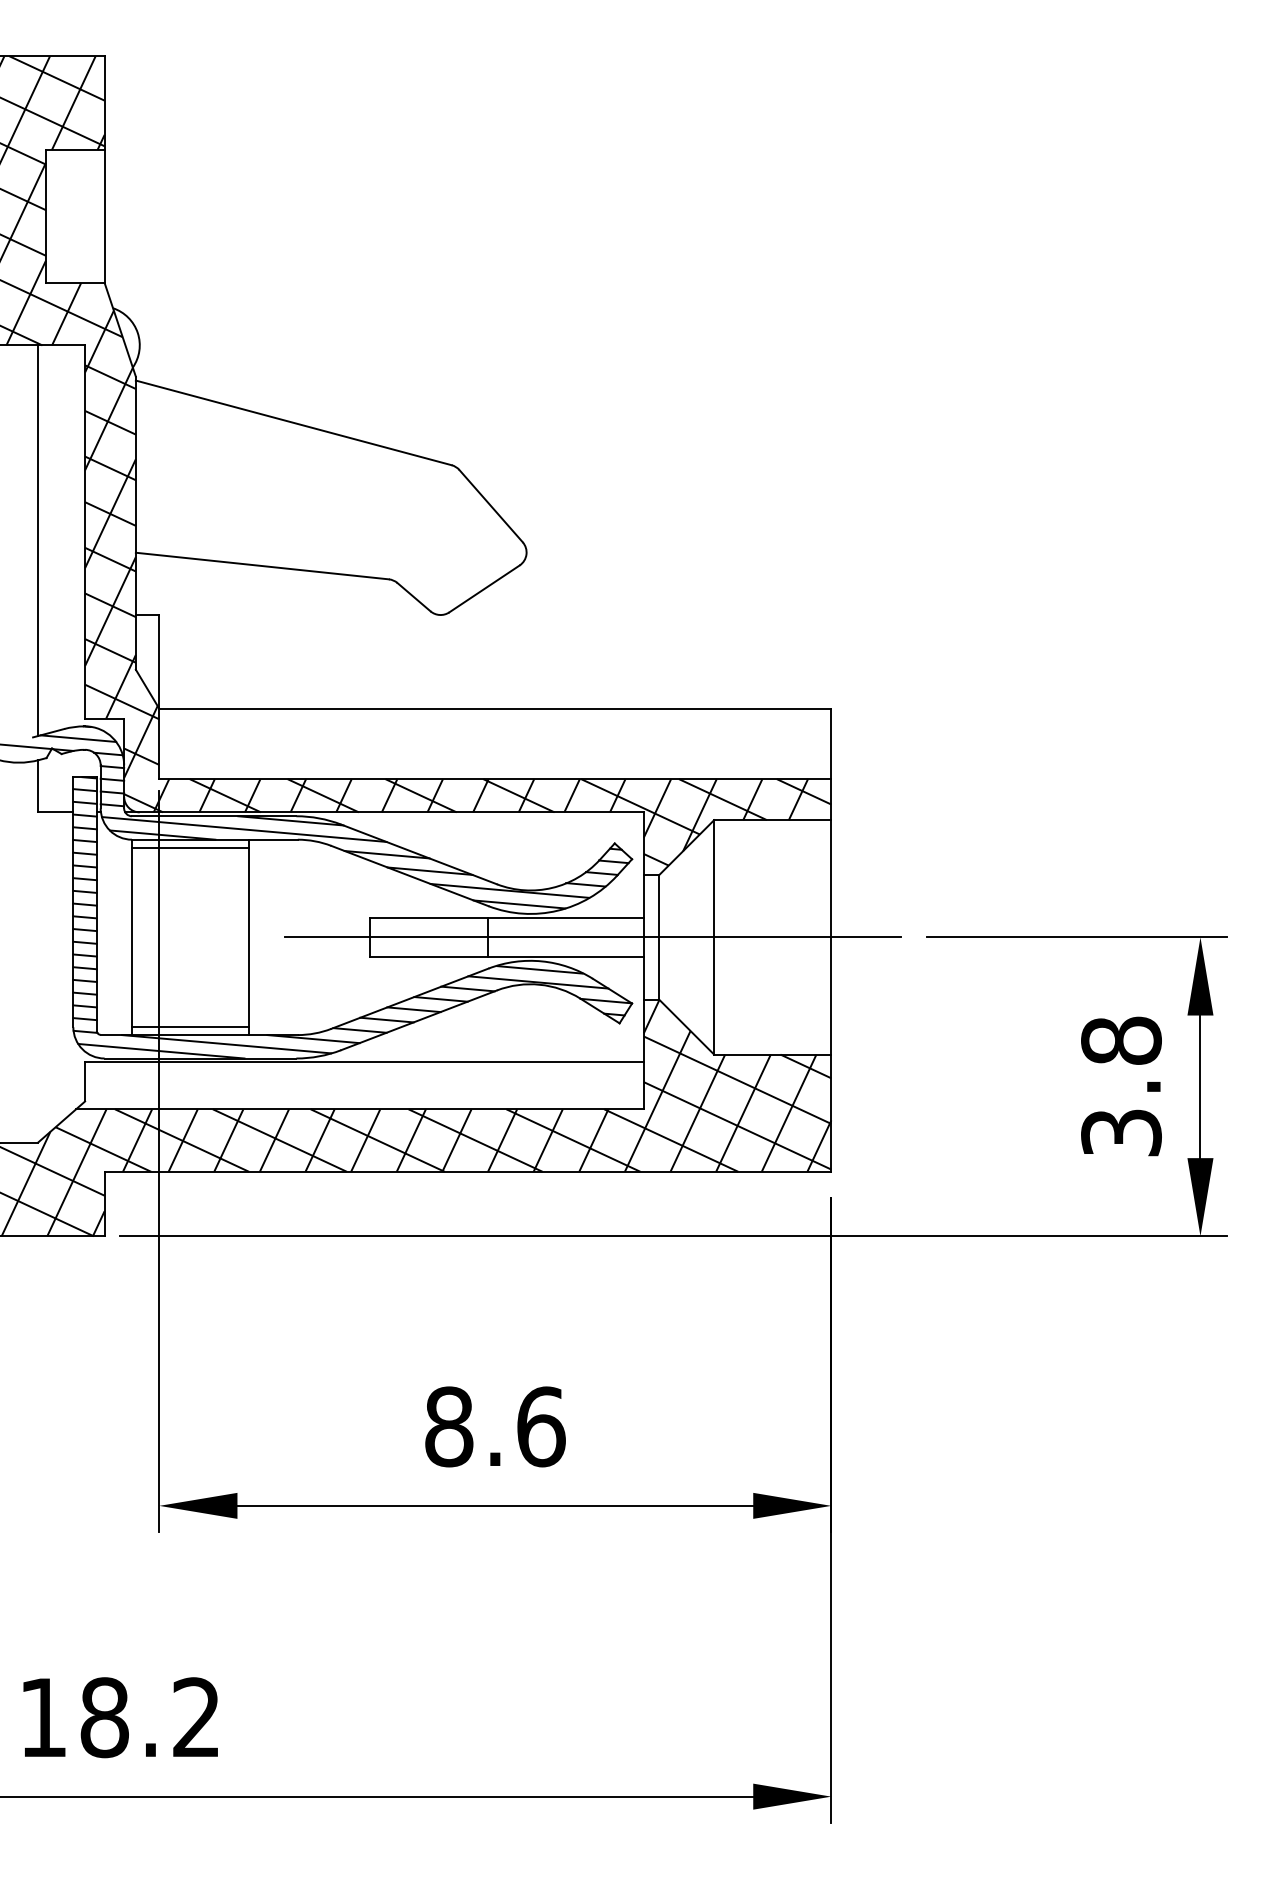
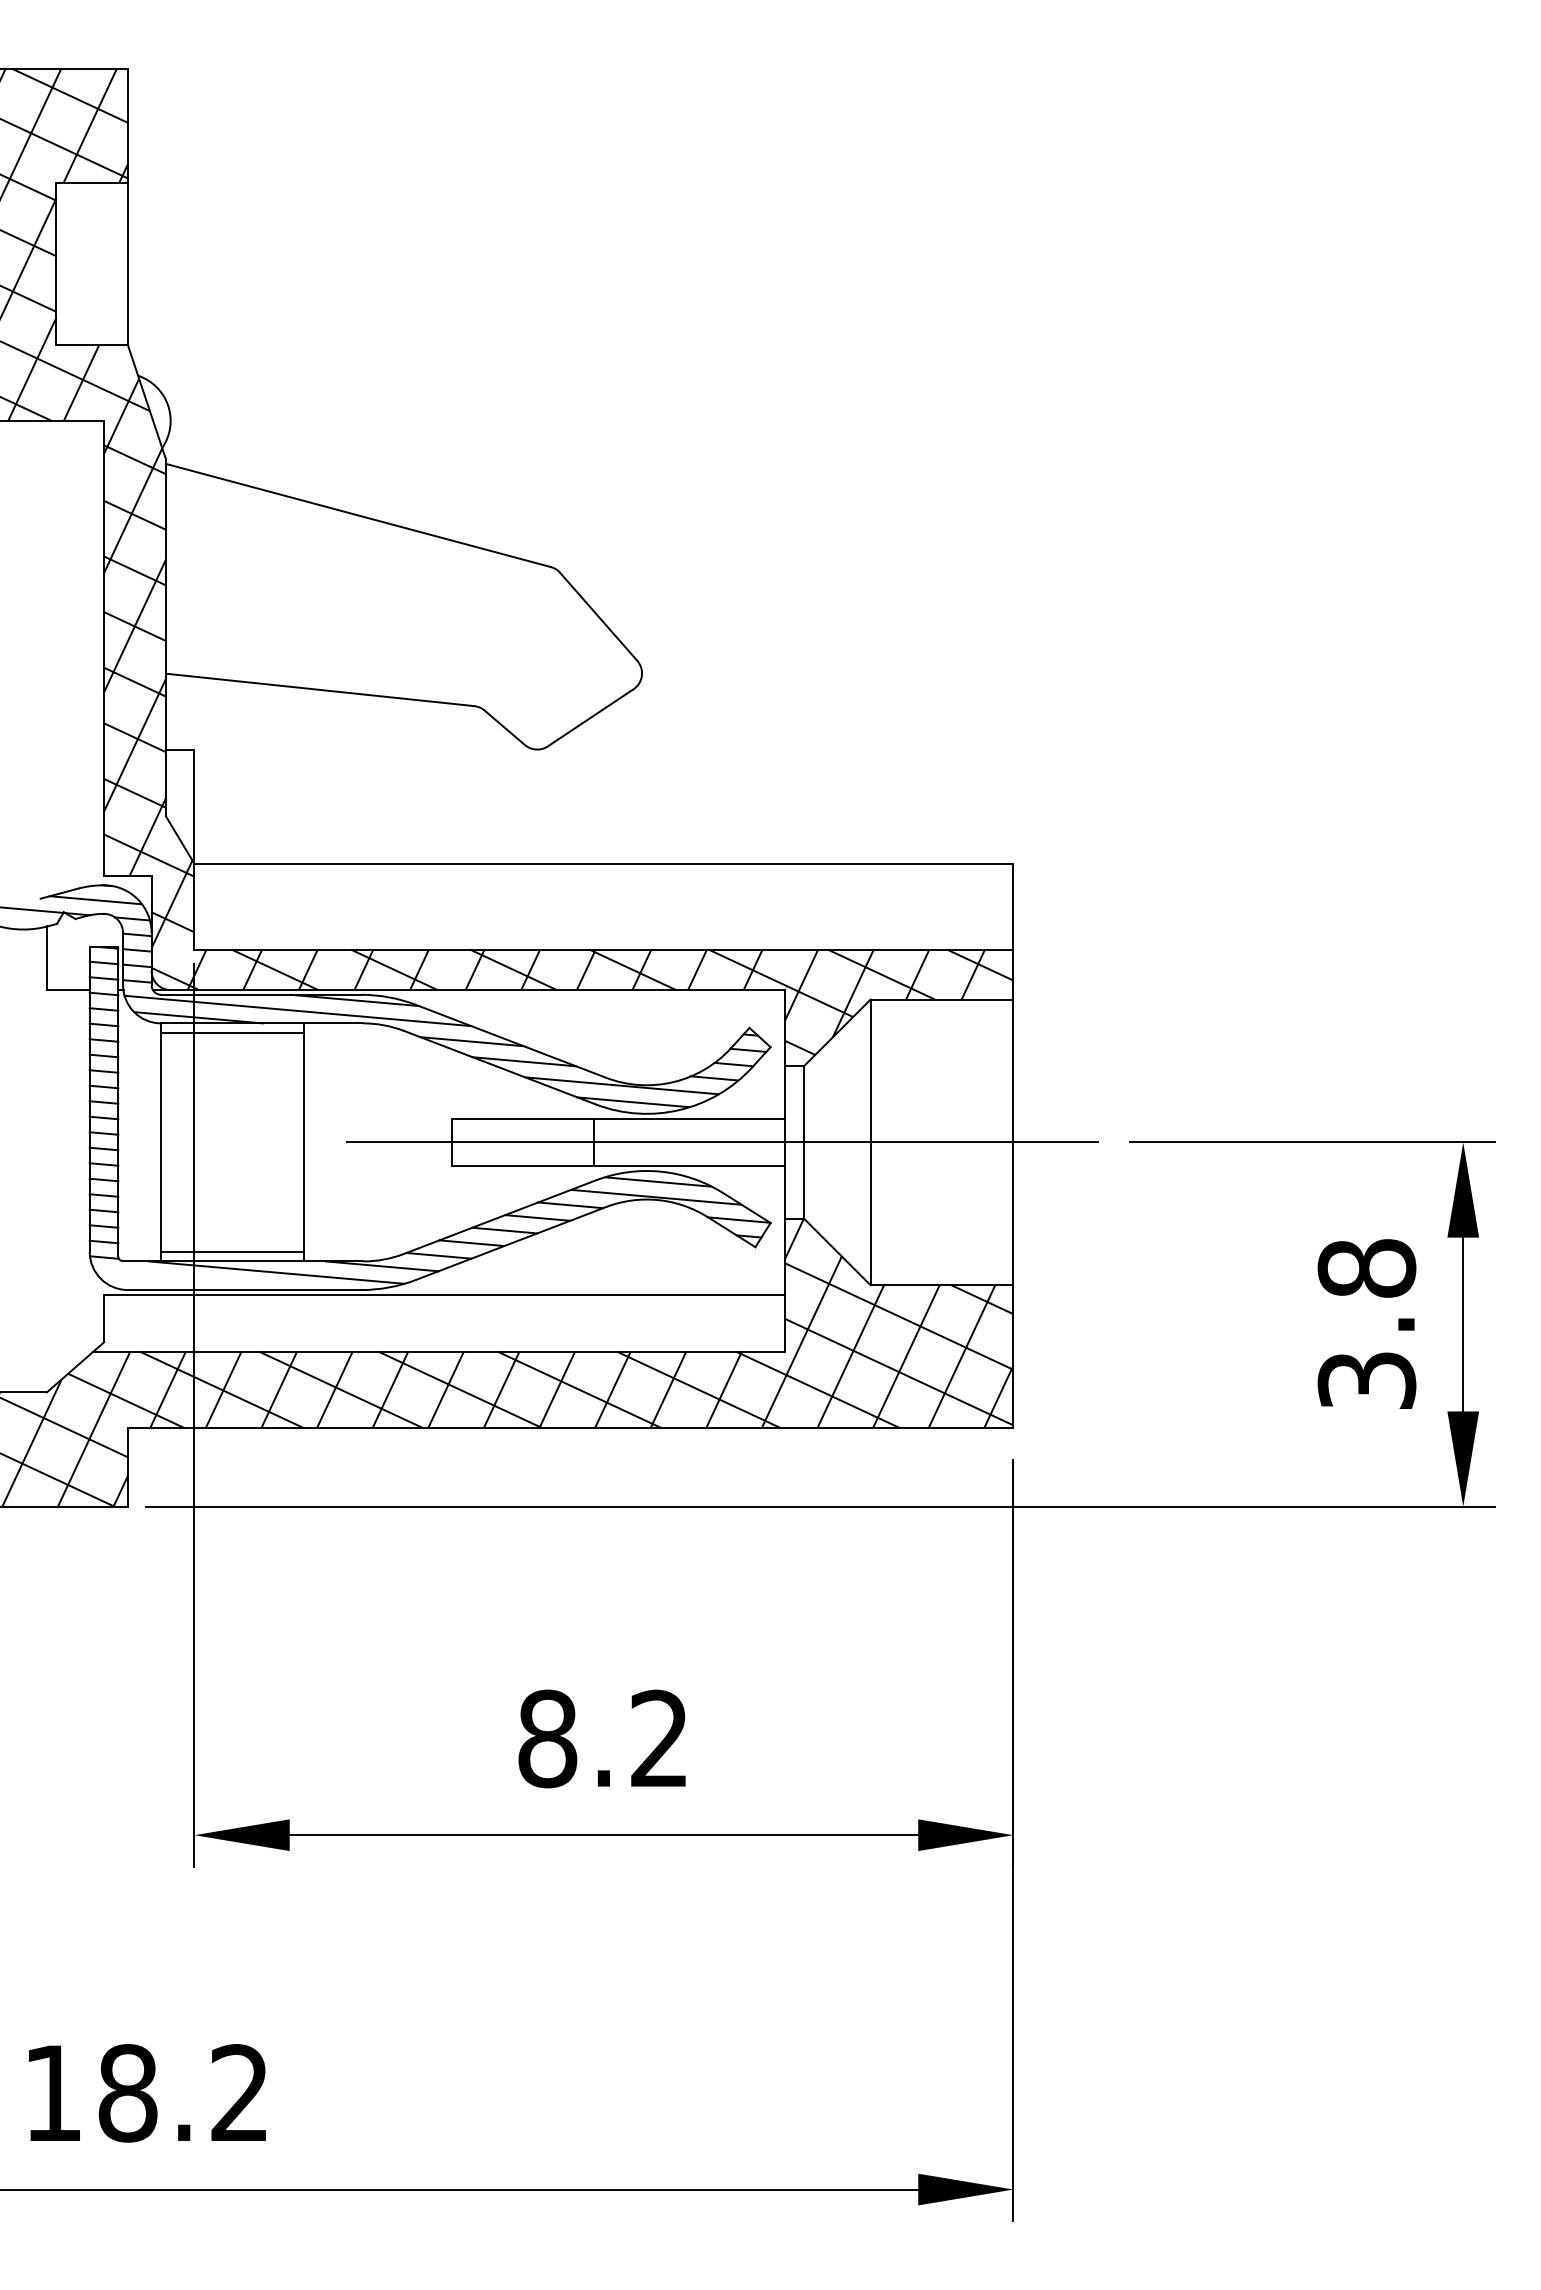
line: (37, 541) -> (46, 659), removed
line: (160, 1051) -> (196, 1281), removed
text: (540, 1426) -> (659, 1738), 8.6 -> 8.2

